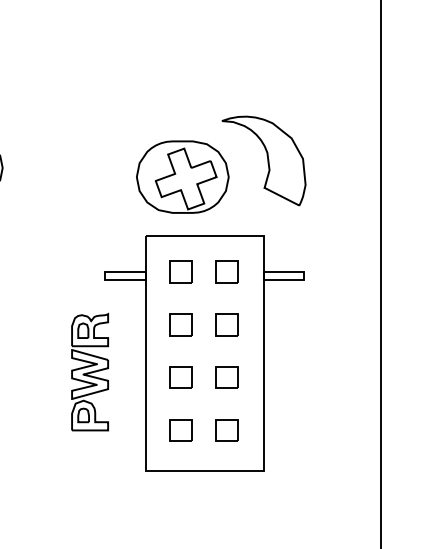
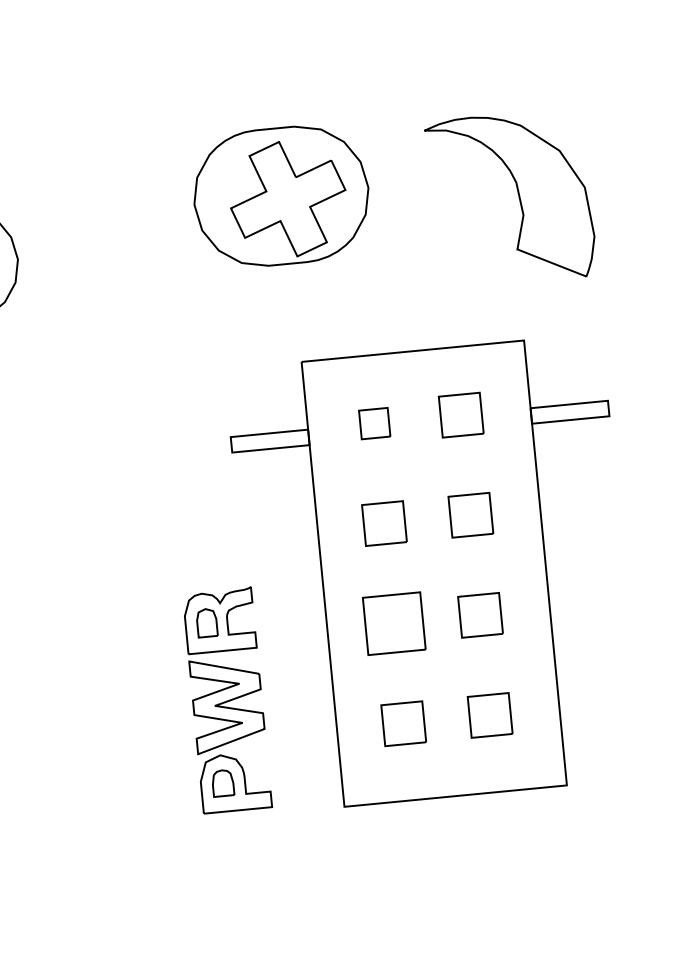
part: (182, 176) -> (280, 195), moved
part: (180, 271) -> (373, 423), size x0.7
part: (89, 371) -> (226, 698), moved
part: (180, 377) -> (392, 623), size x1.4

